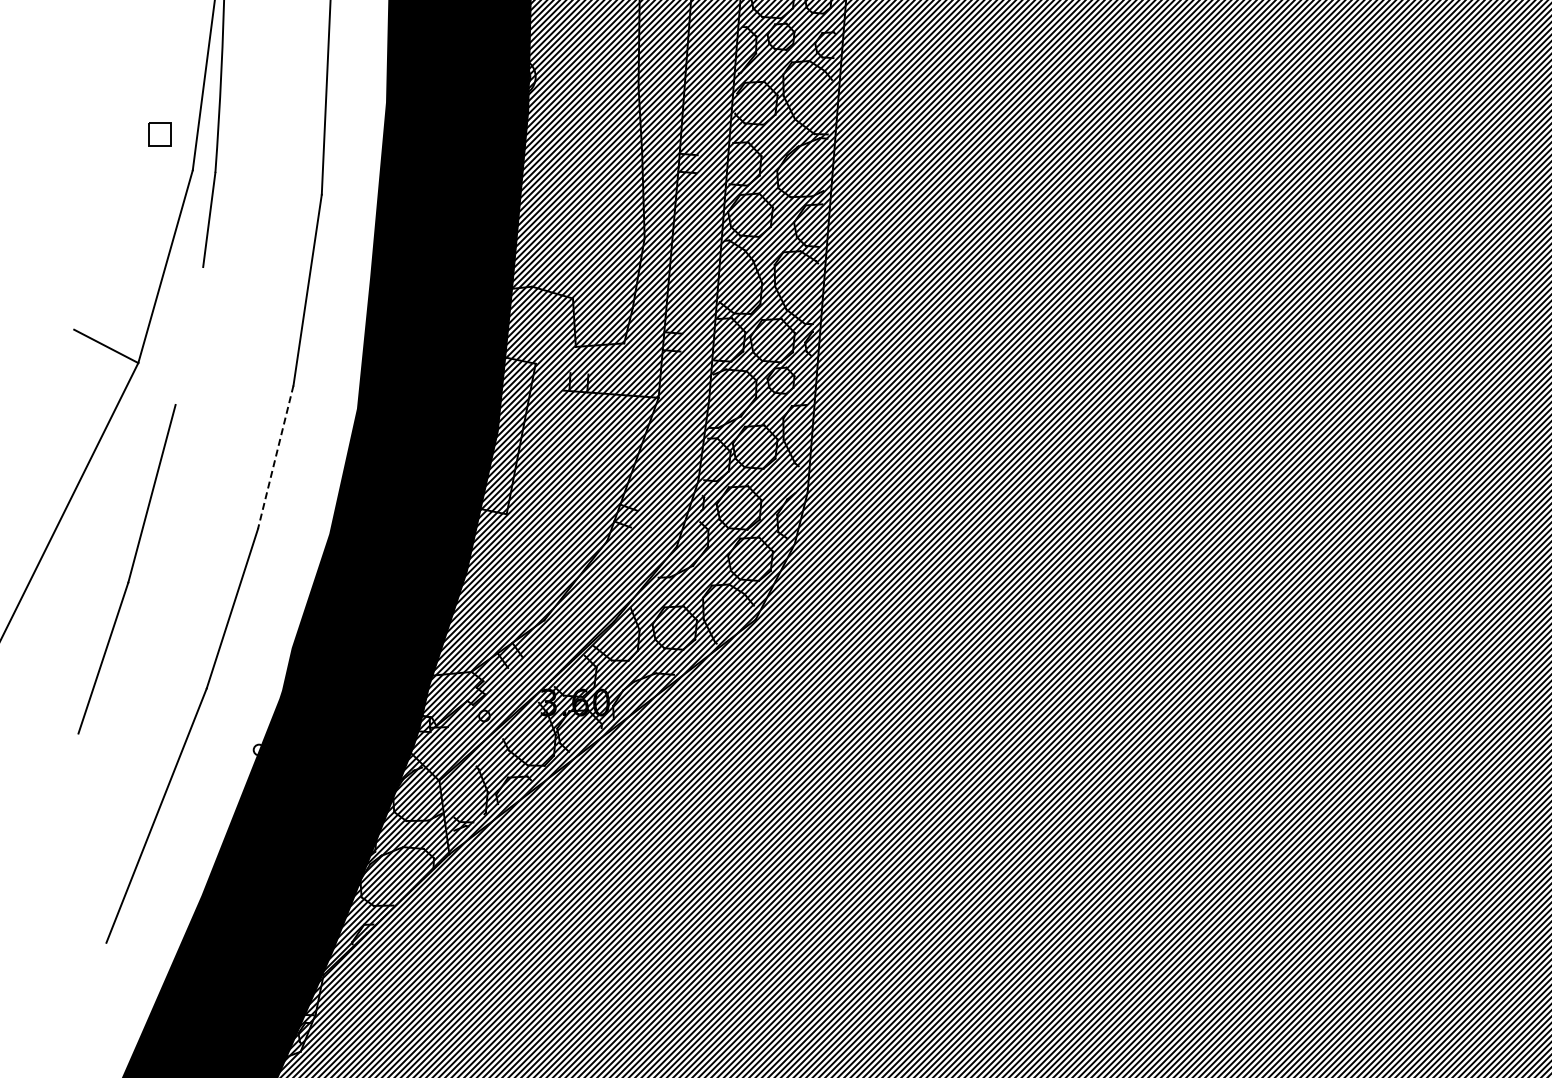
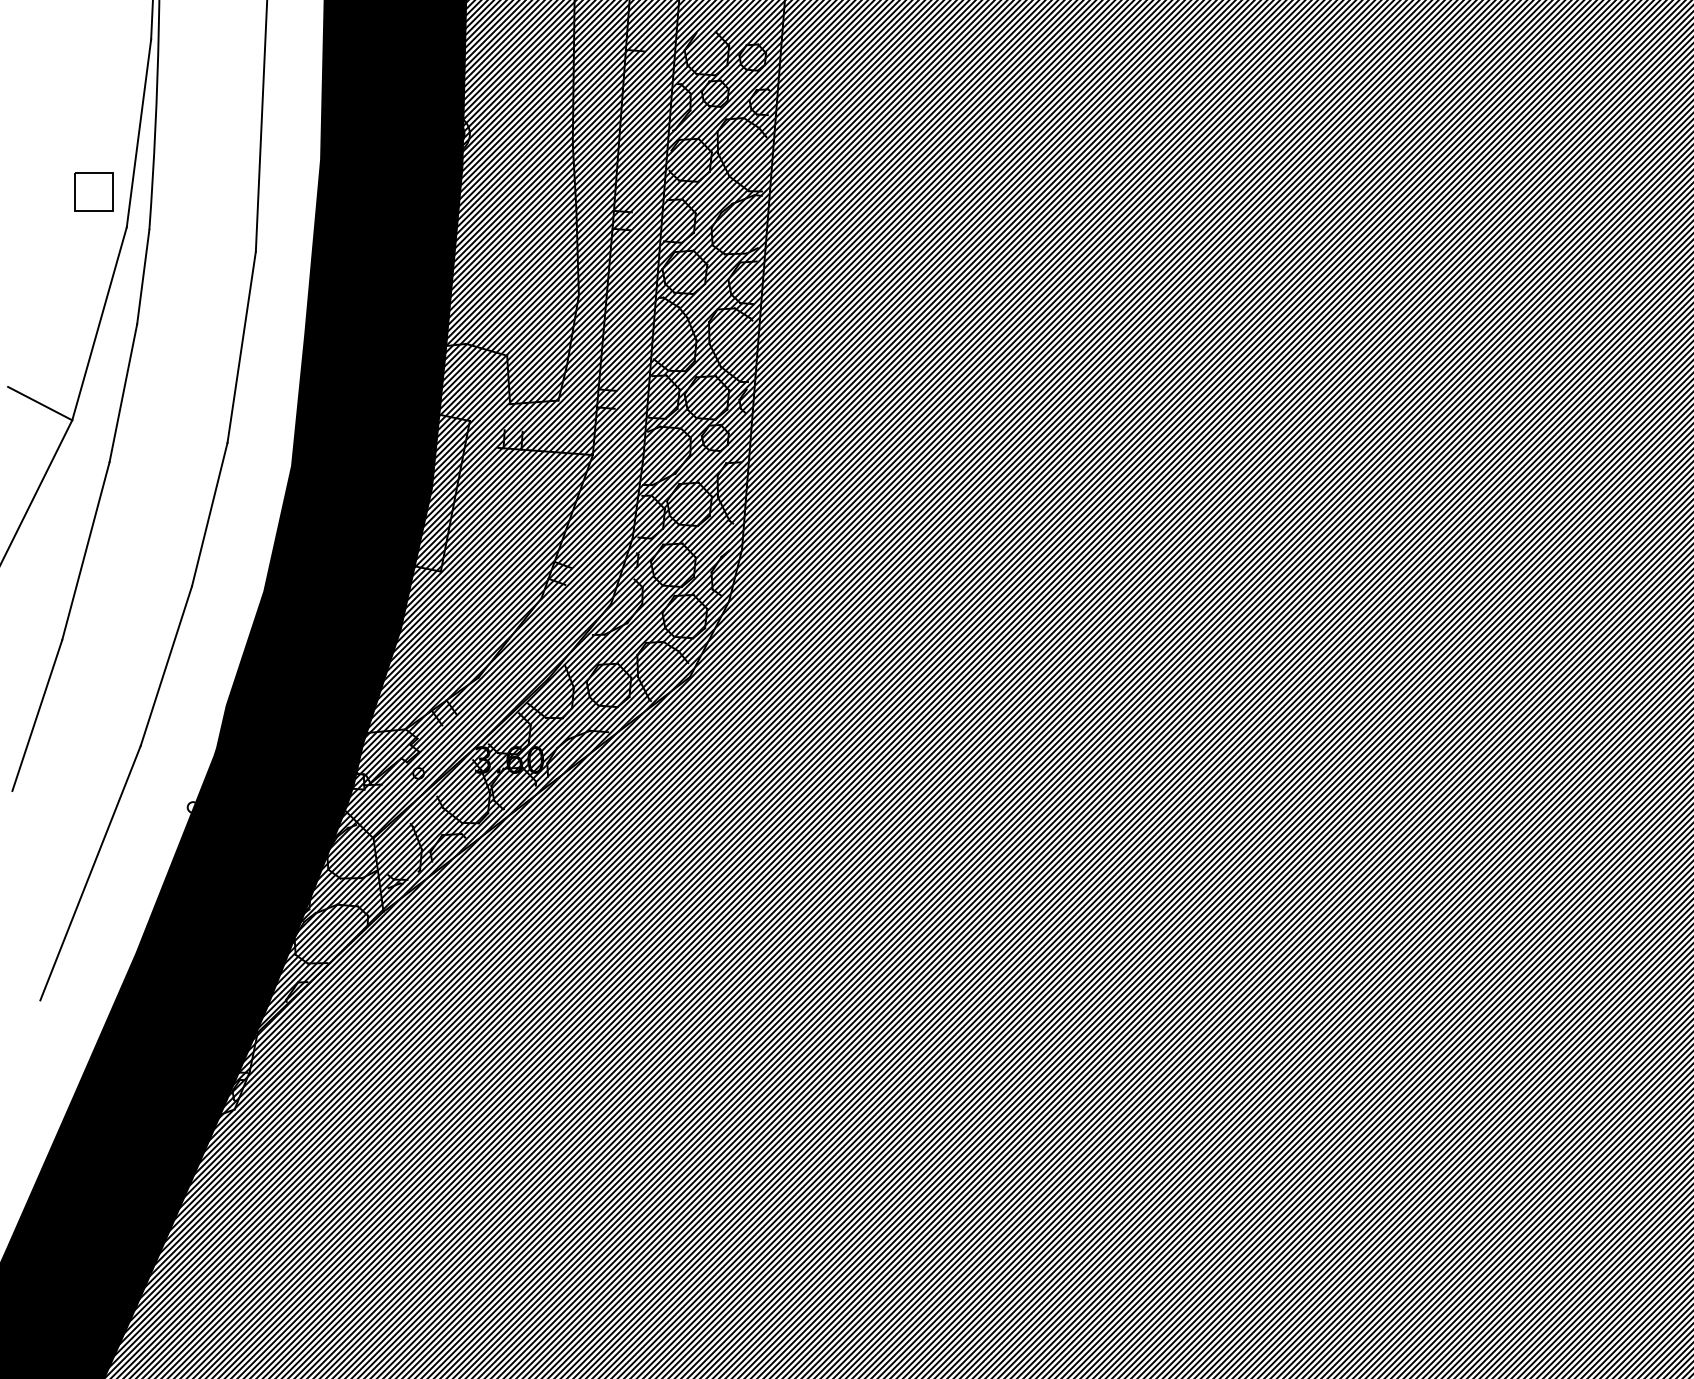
part: (159, 134) -> (93, 191), size x1.67
line: (189, 336) -> (123, 393), added
line: (275, 457) -> (209, 514), dashed -> solid

